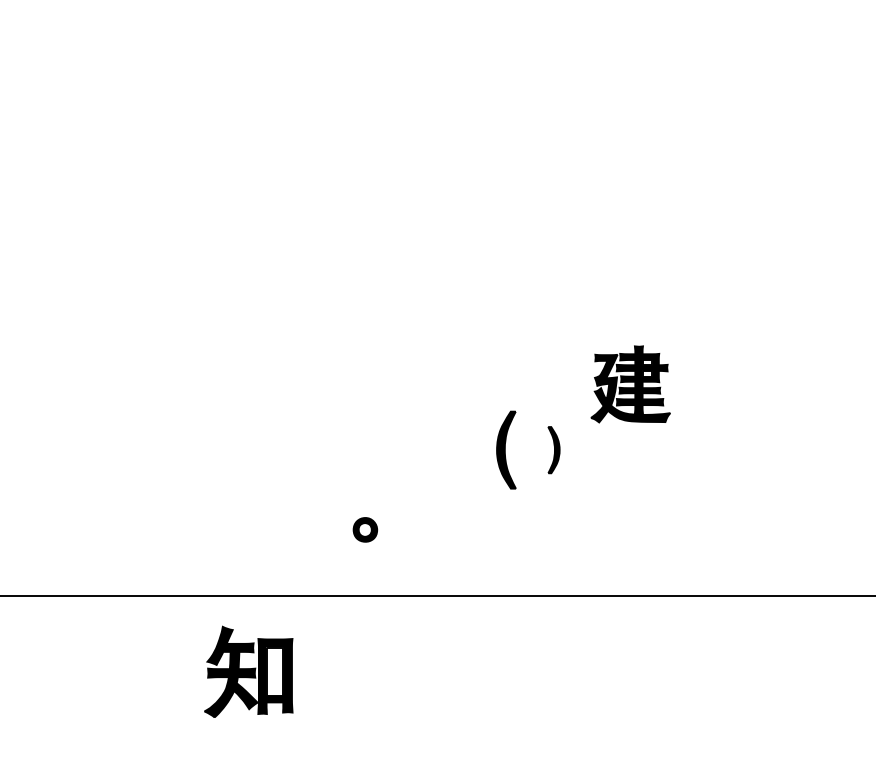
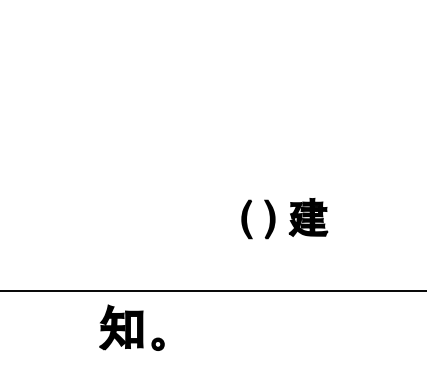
part: (630, 384) -> (308, 217), moved
part: (552, 450) -> (269, 219), size x1.67
part: (364, 528) -> (157, 343), moved

